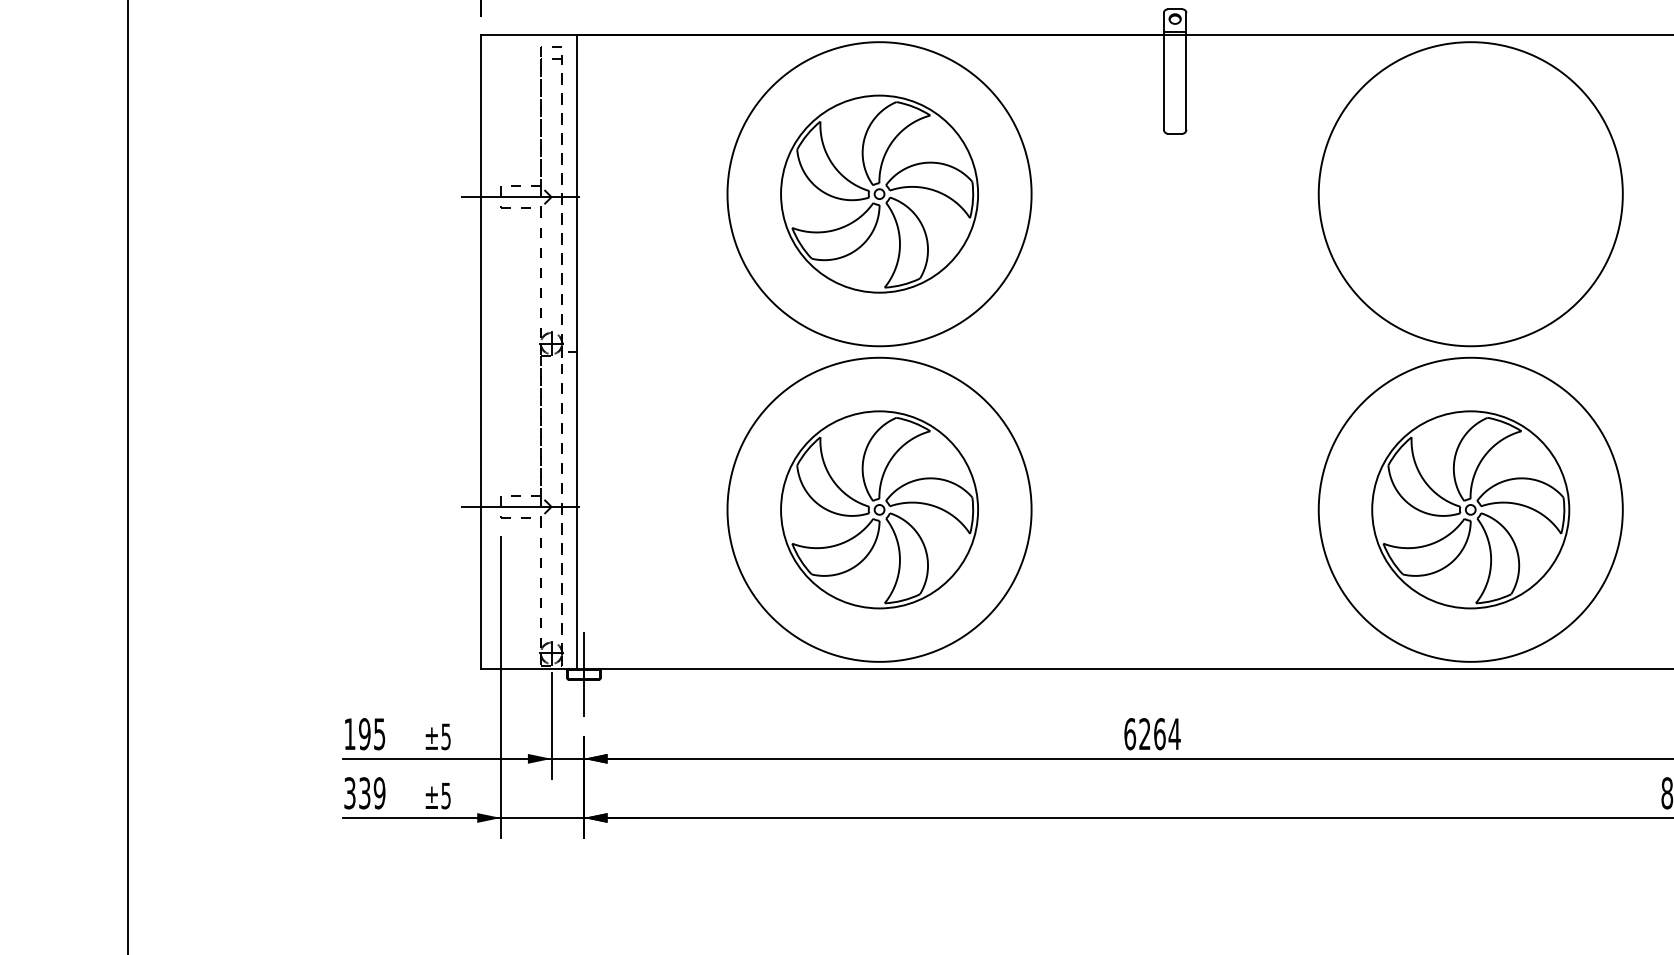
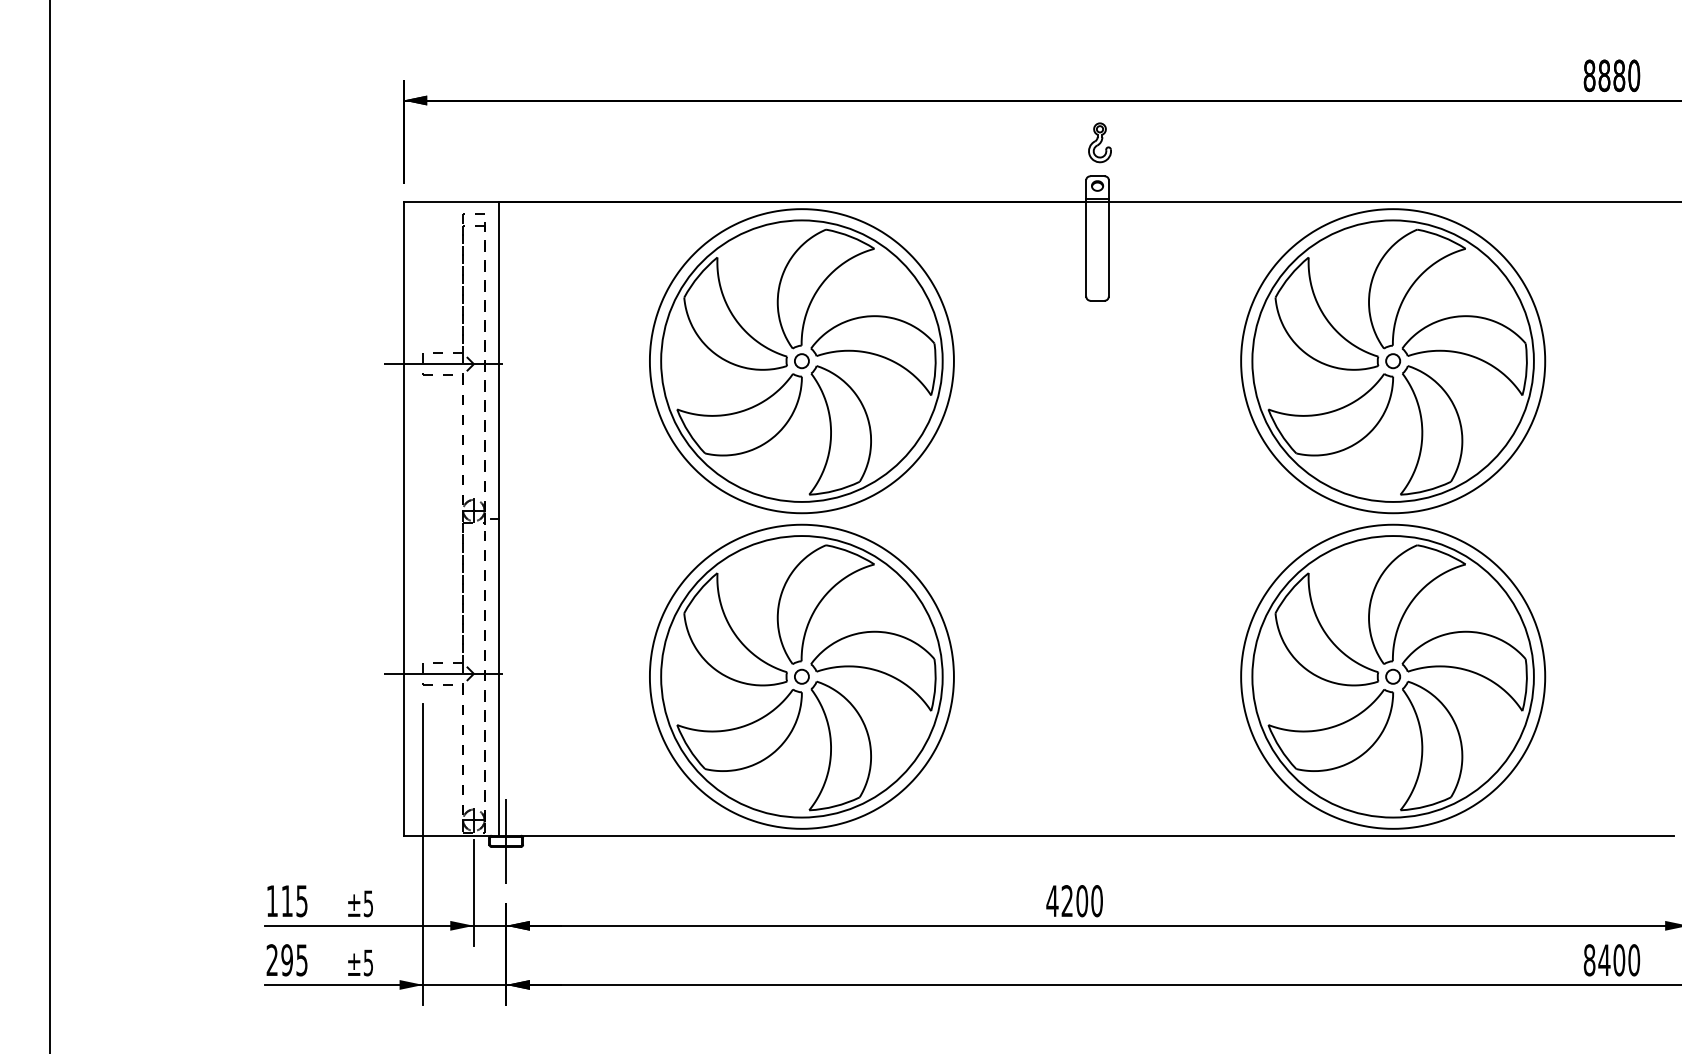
part: (879, 193) -> (801, 360), size x1.43
part: (1470, 193) -> (1392, 360), added
part: (879, 509) -> (801, 676), size x1.43
part: (1470, 509) -> (1392, 676), size x1.43
text: (364, 734) -> (286, 901), 195 -> 115
text: (1152, 734) -> (1074, 901), 6264 -> 4200
text: (364, 793) -> (286, 960), 339 -> 295

